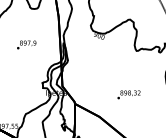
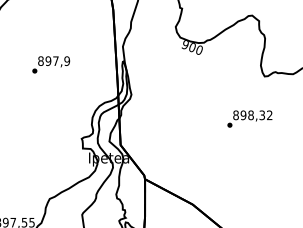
text: (128, 94) -> (248, 118), moved

